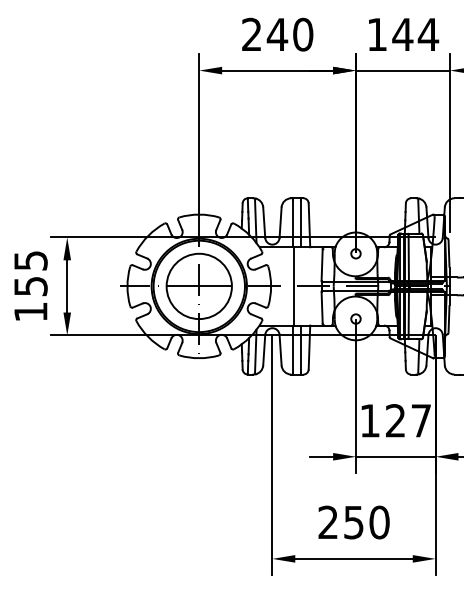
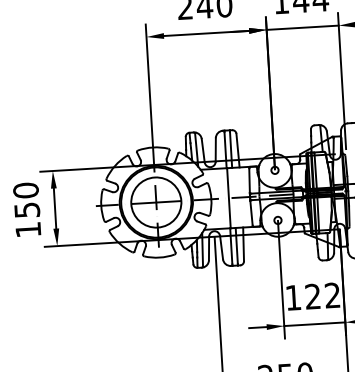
text: (30, 260) -> (25, 190), 155 -> 150
text: (420, 420) -> (332, 295), 127 -> 122

